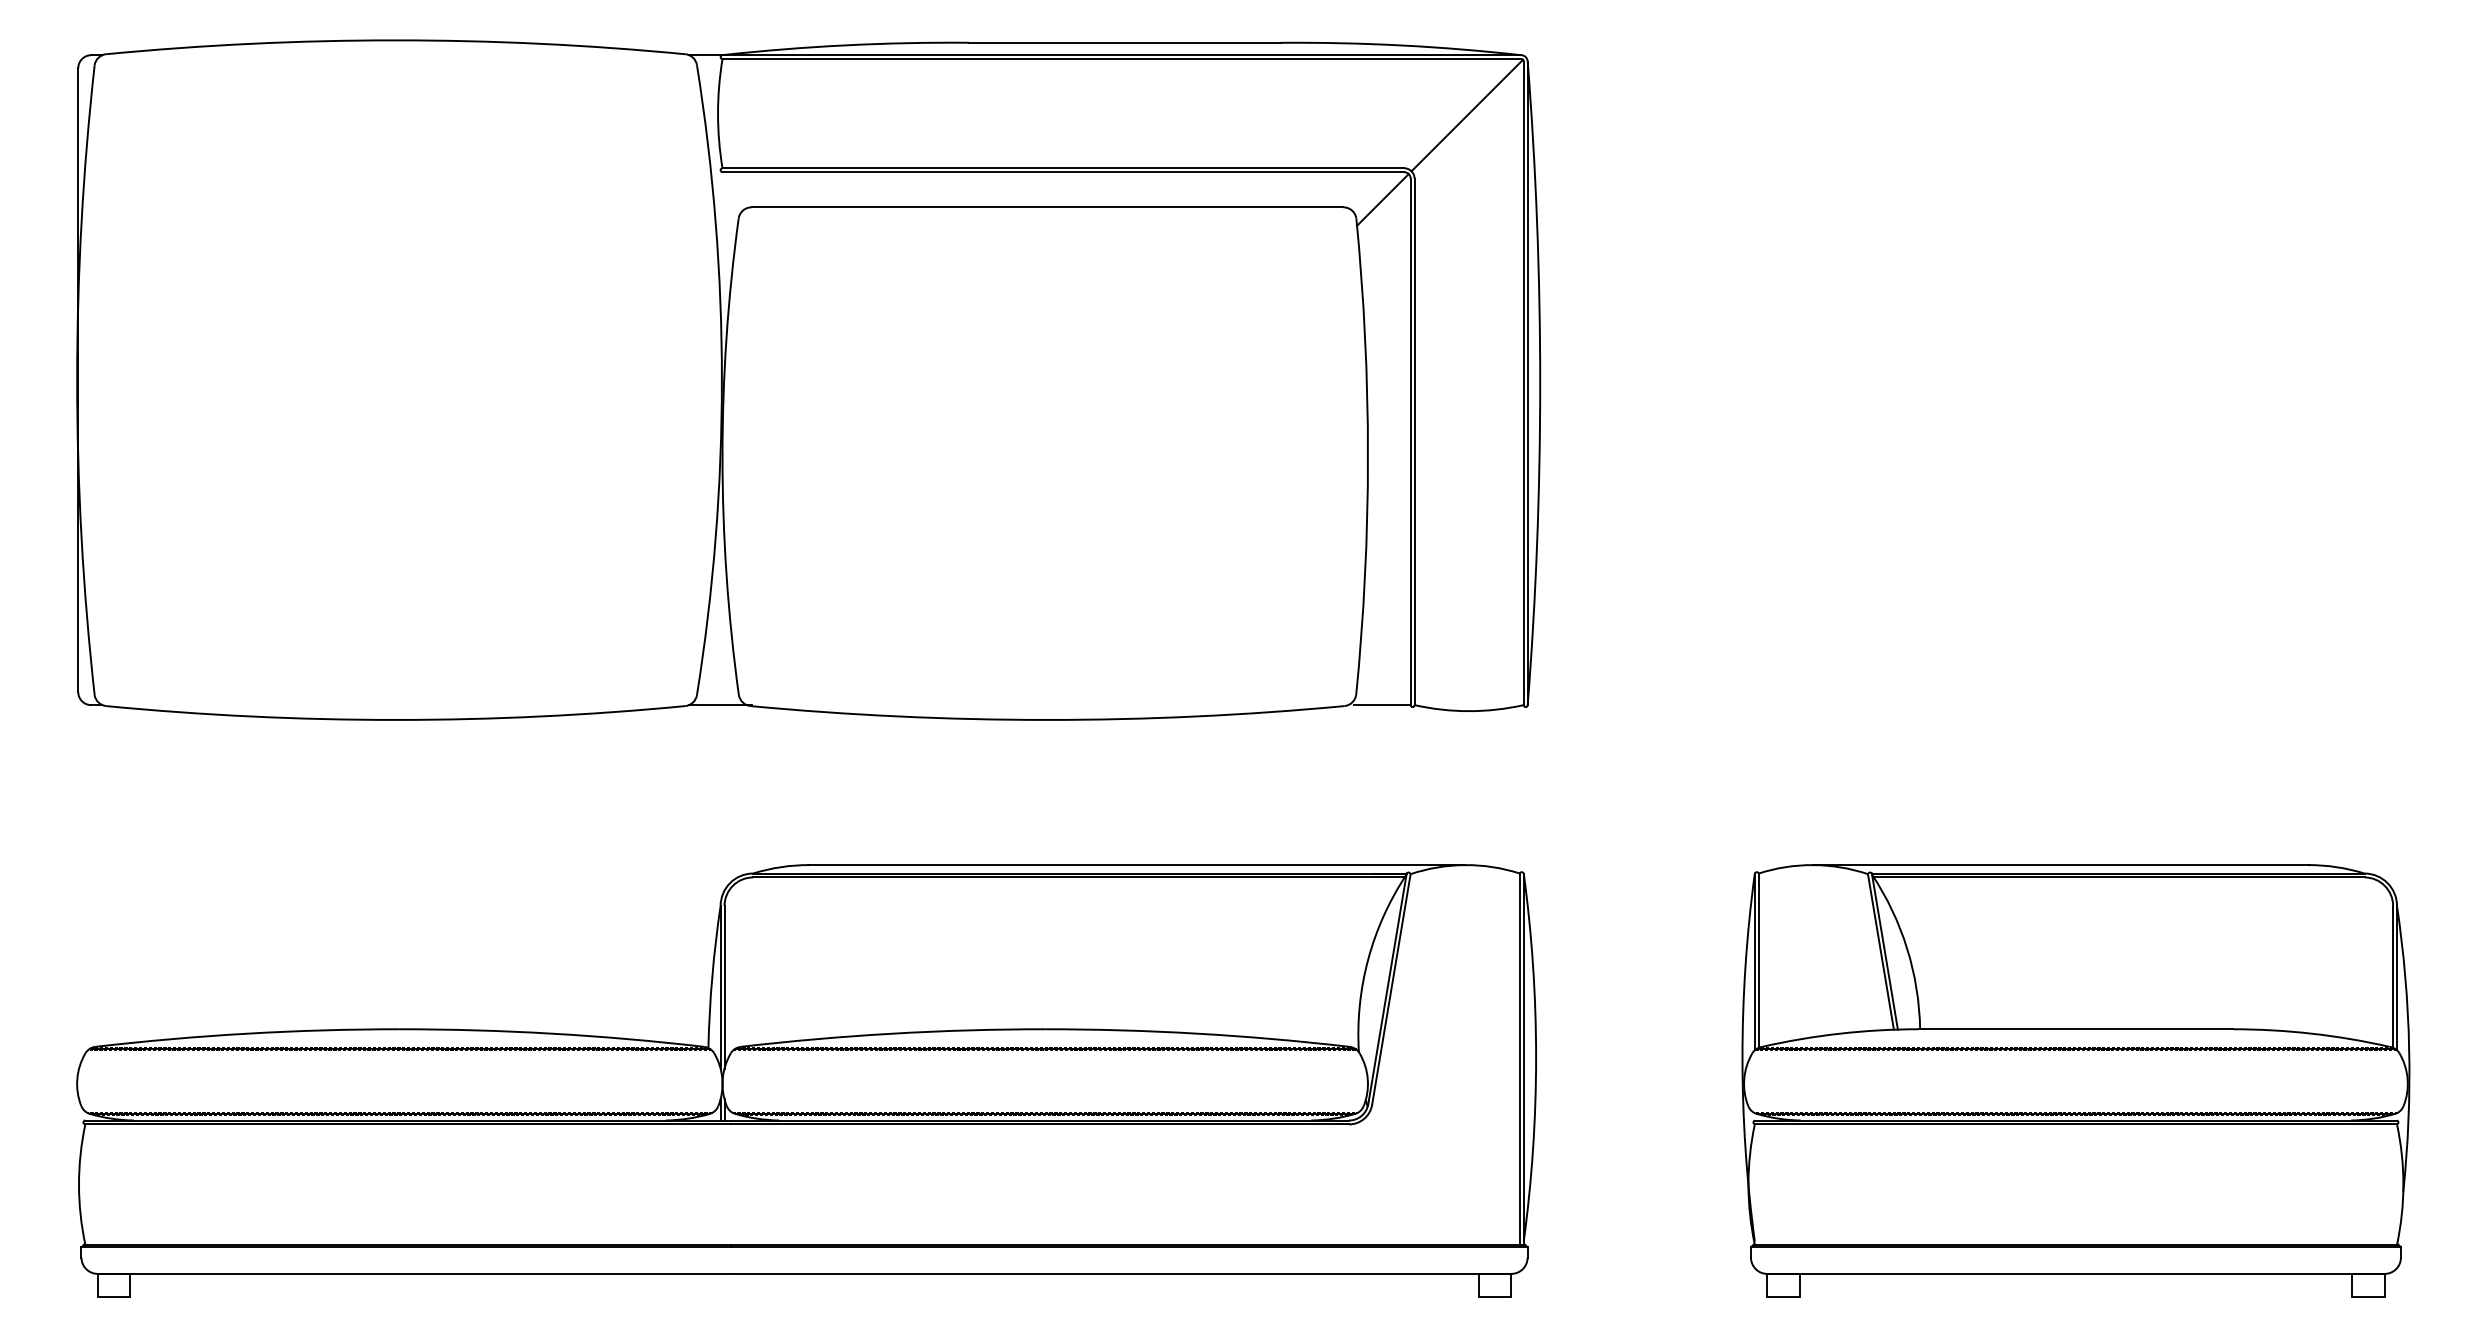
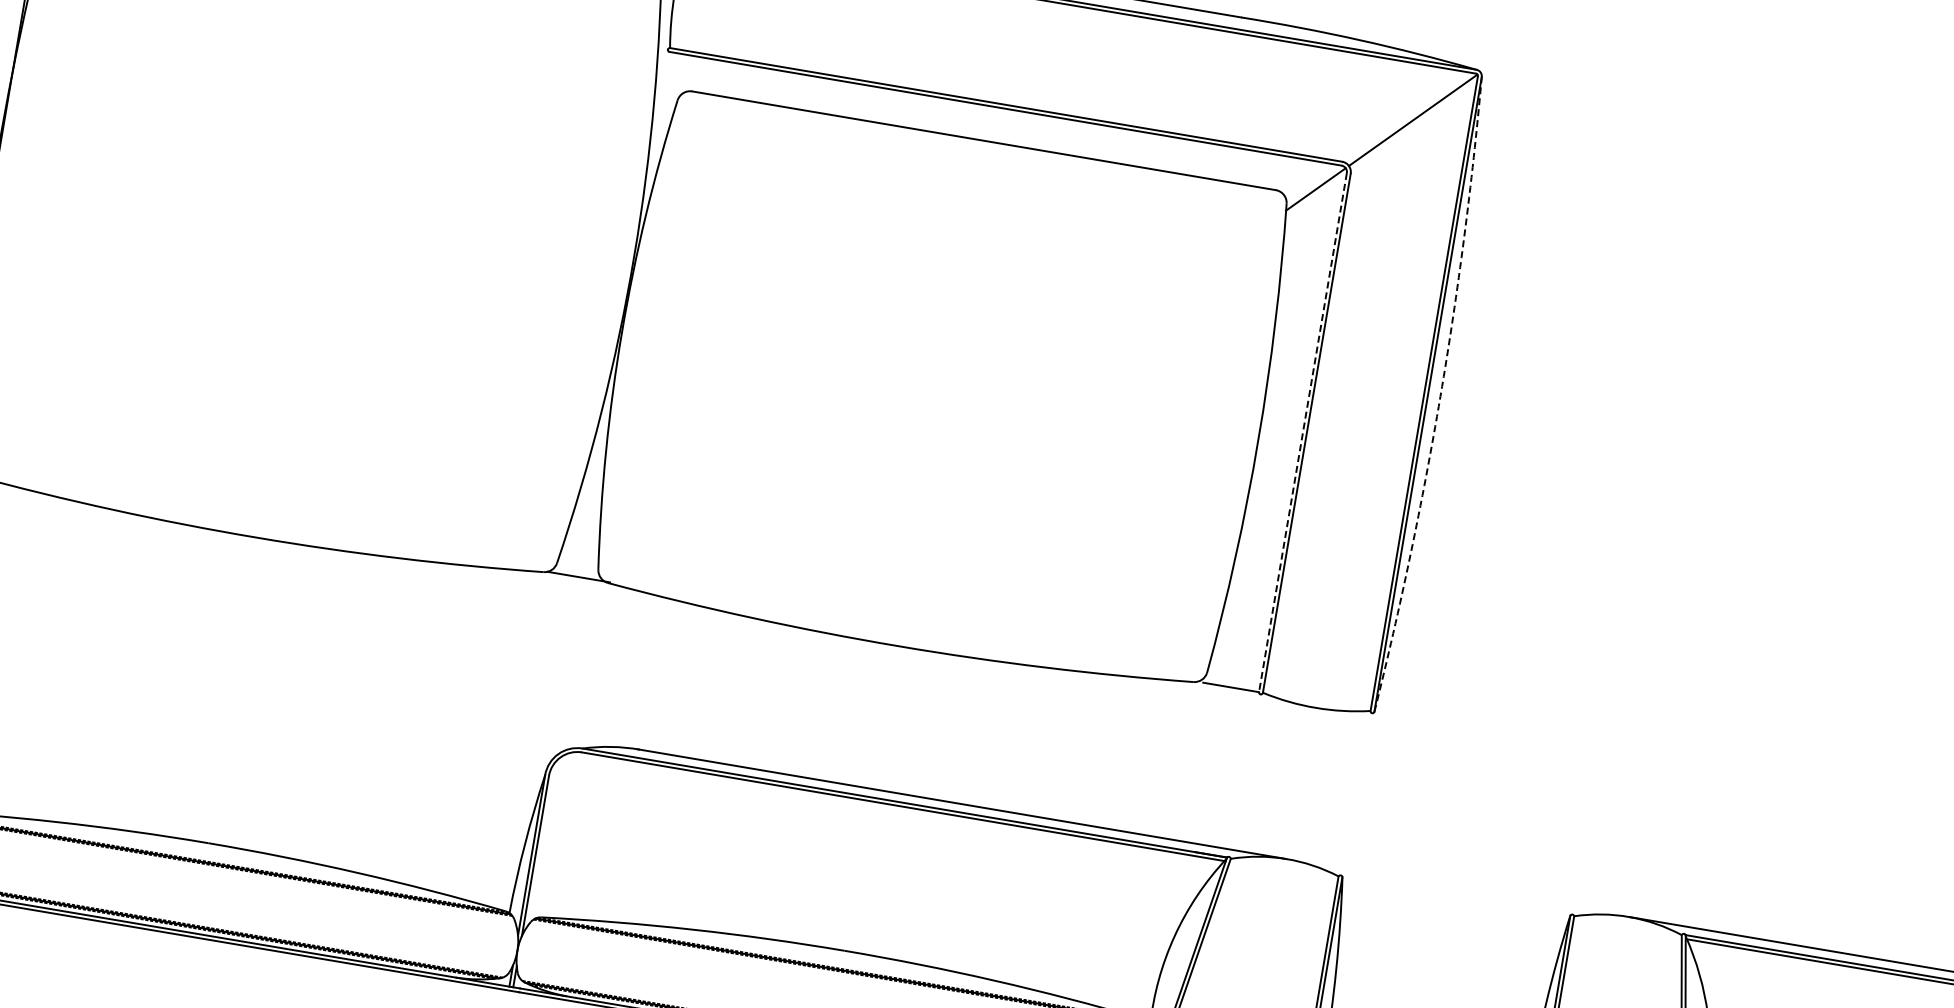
arc: (1540, 383) -> (1440, 396), solid -> dashed
line: (1410, 442) -> (1302, 433), solid -> dashed

